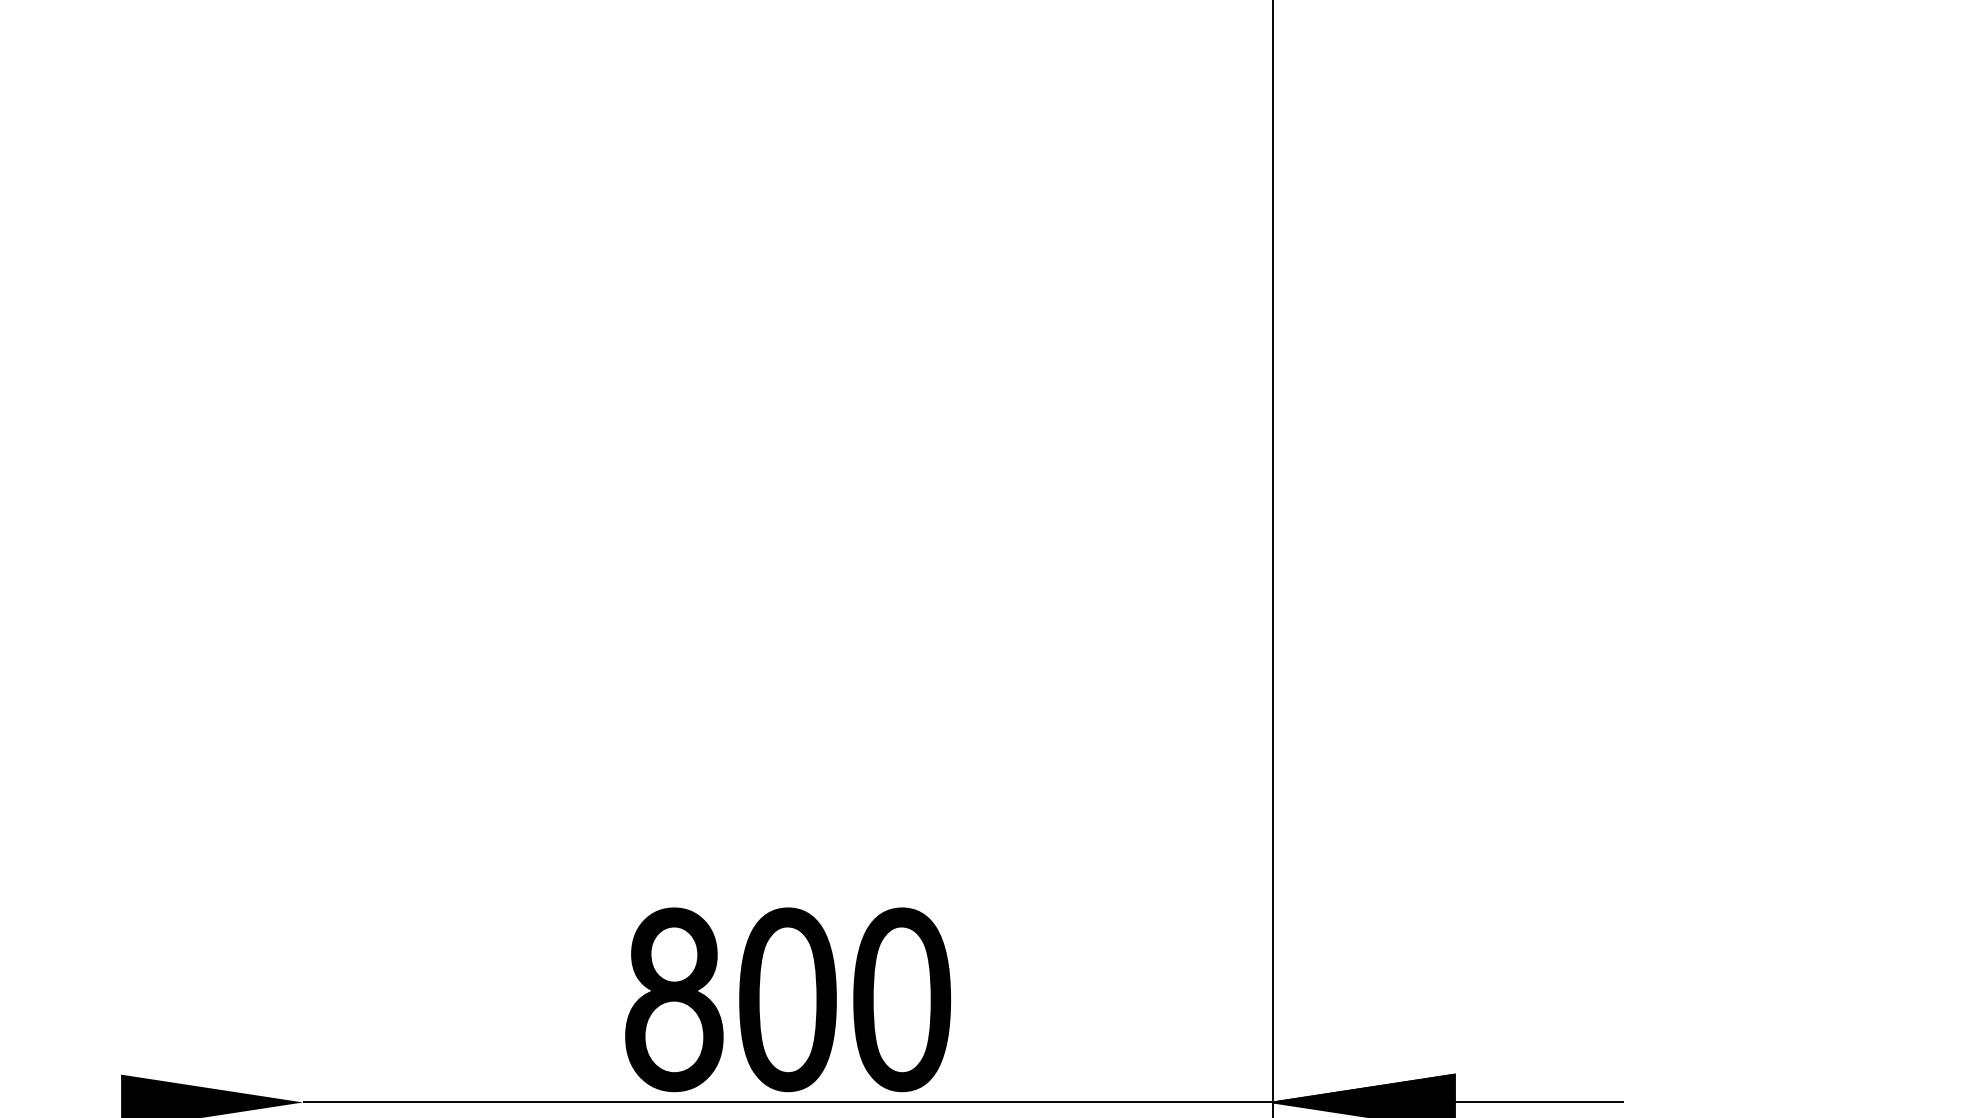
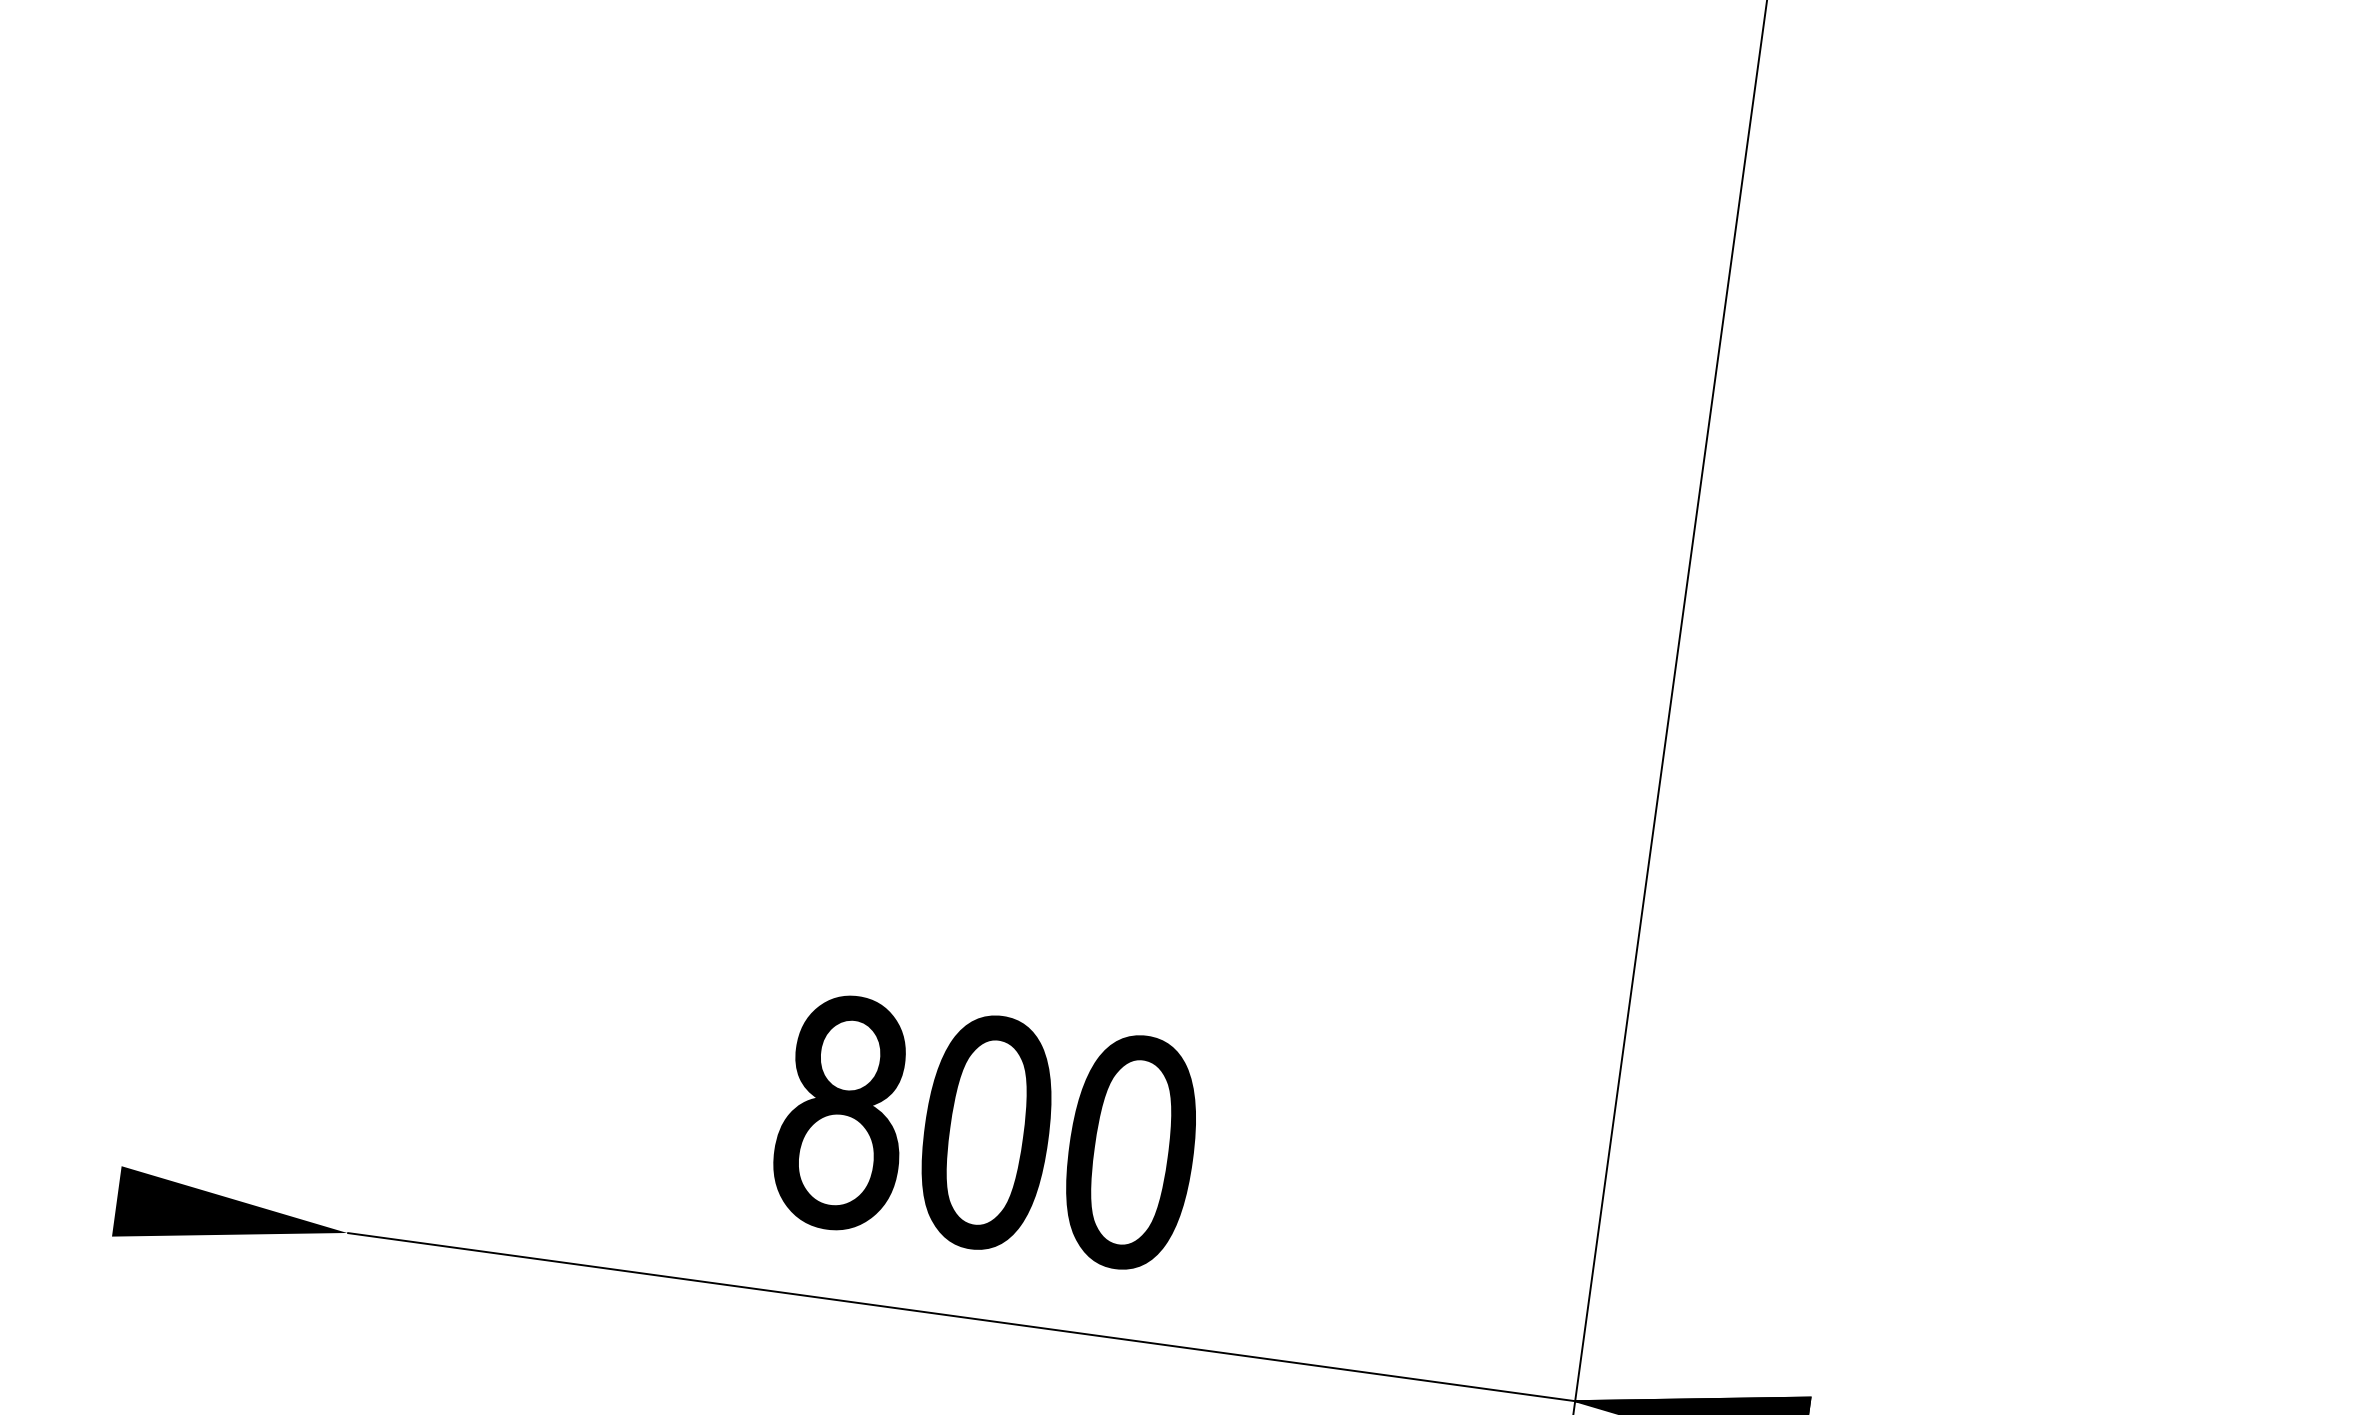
part: (787, 999) -> (986, 1132), moved

